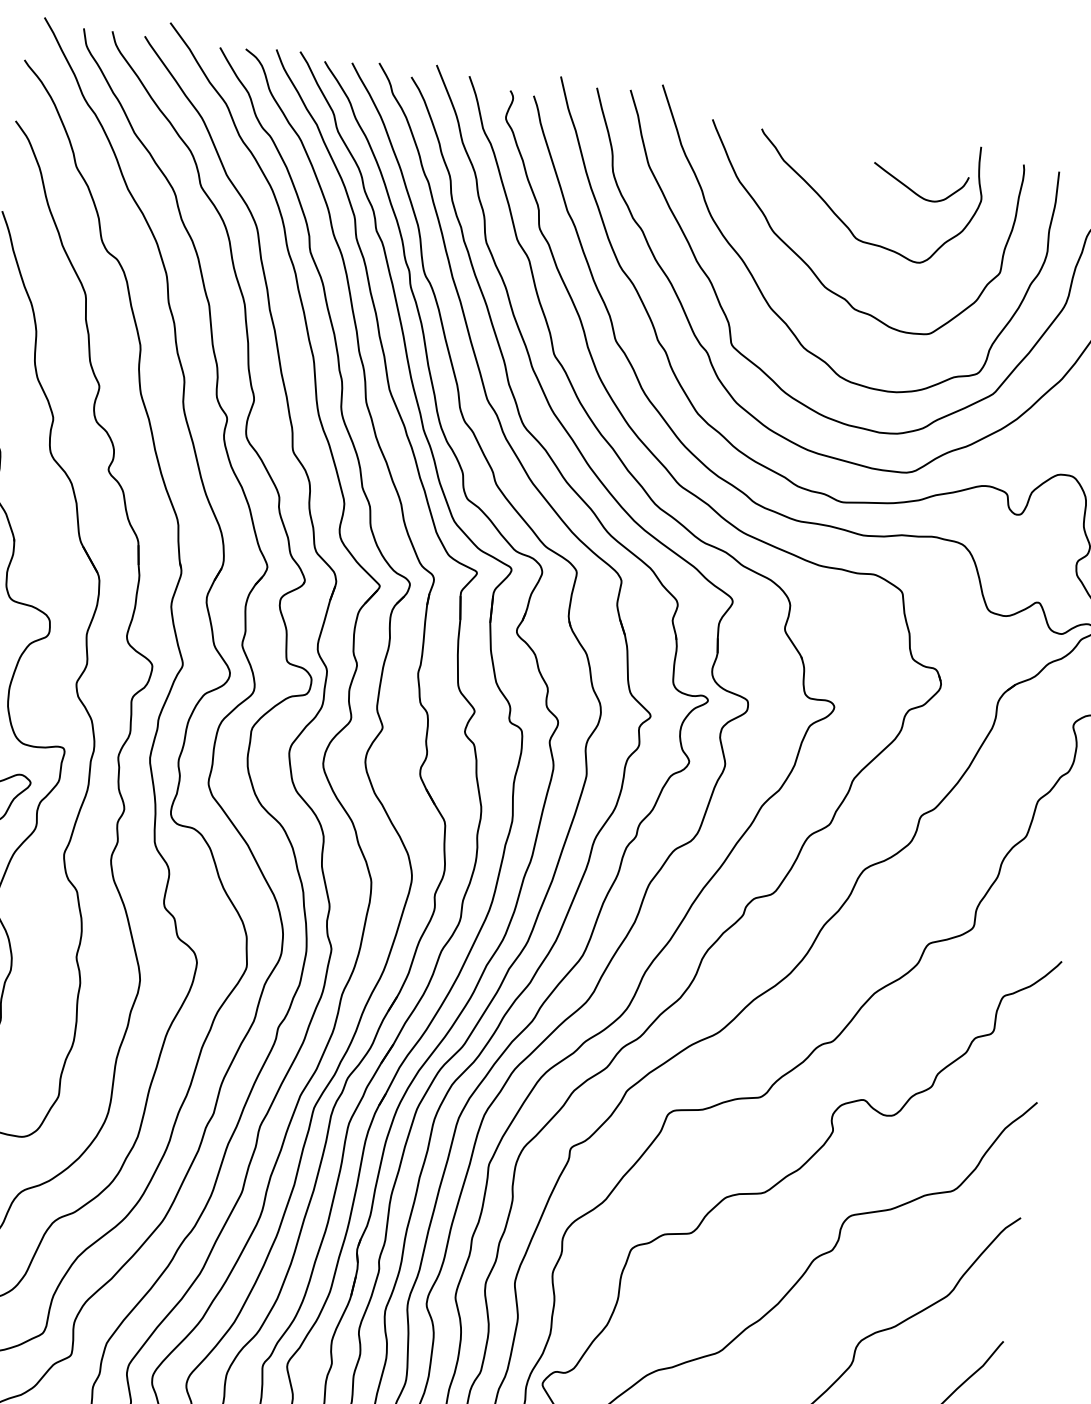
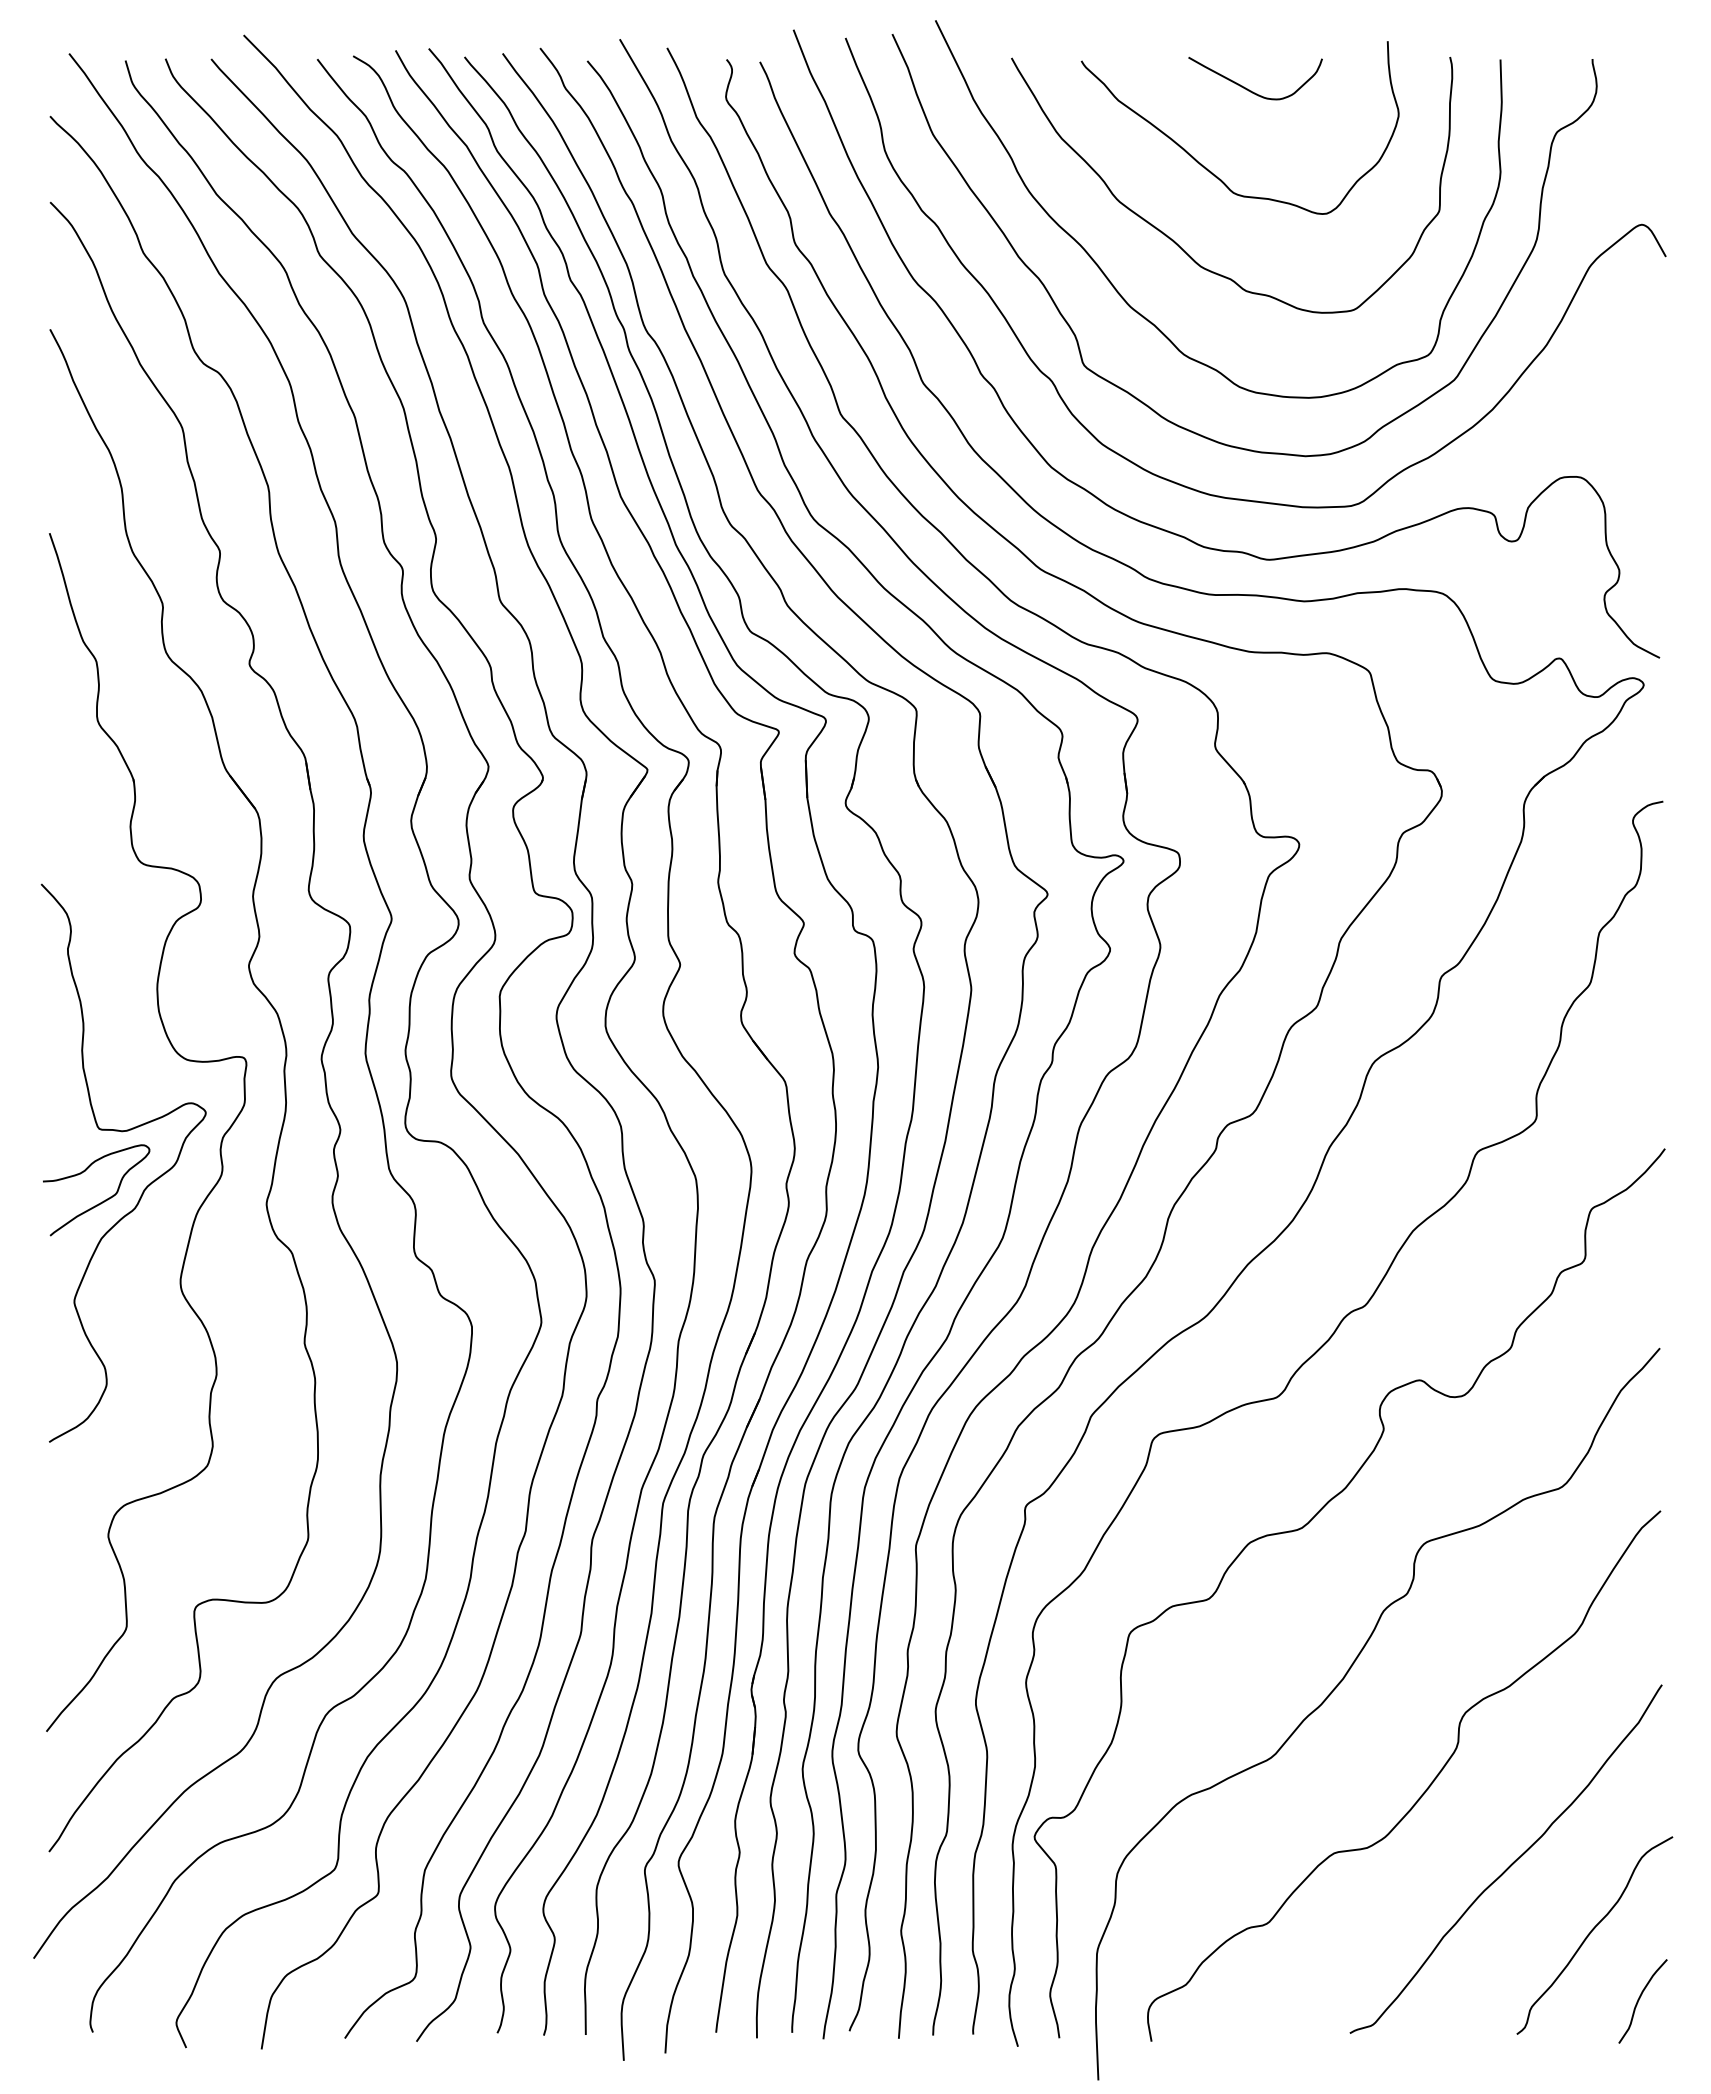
curve: (914, 191) -> (1249, 89), moved

